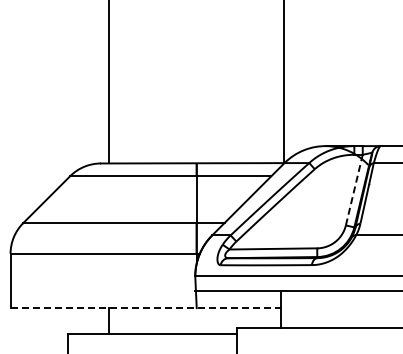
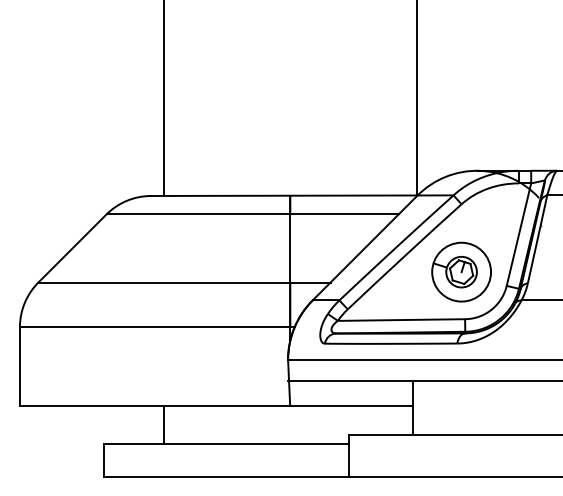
line: (354, 189) -> (519, 233), dashed -> solid
part: (314, 215) -> (461, 271), added
line: (146, 308) -> (217, 406), dashed -> solid

